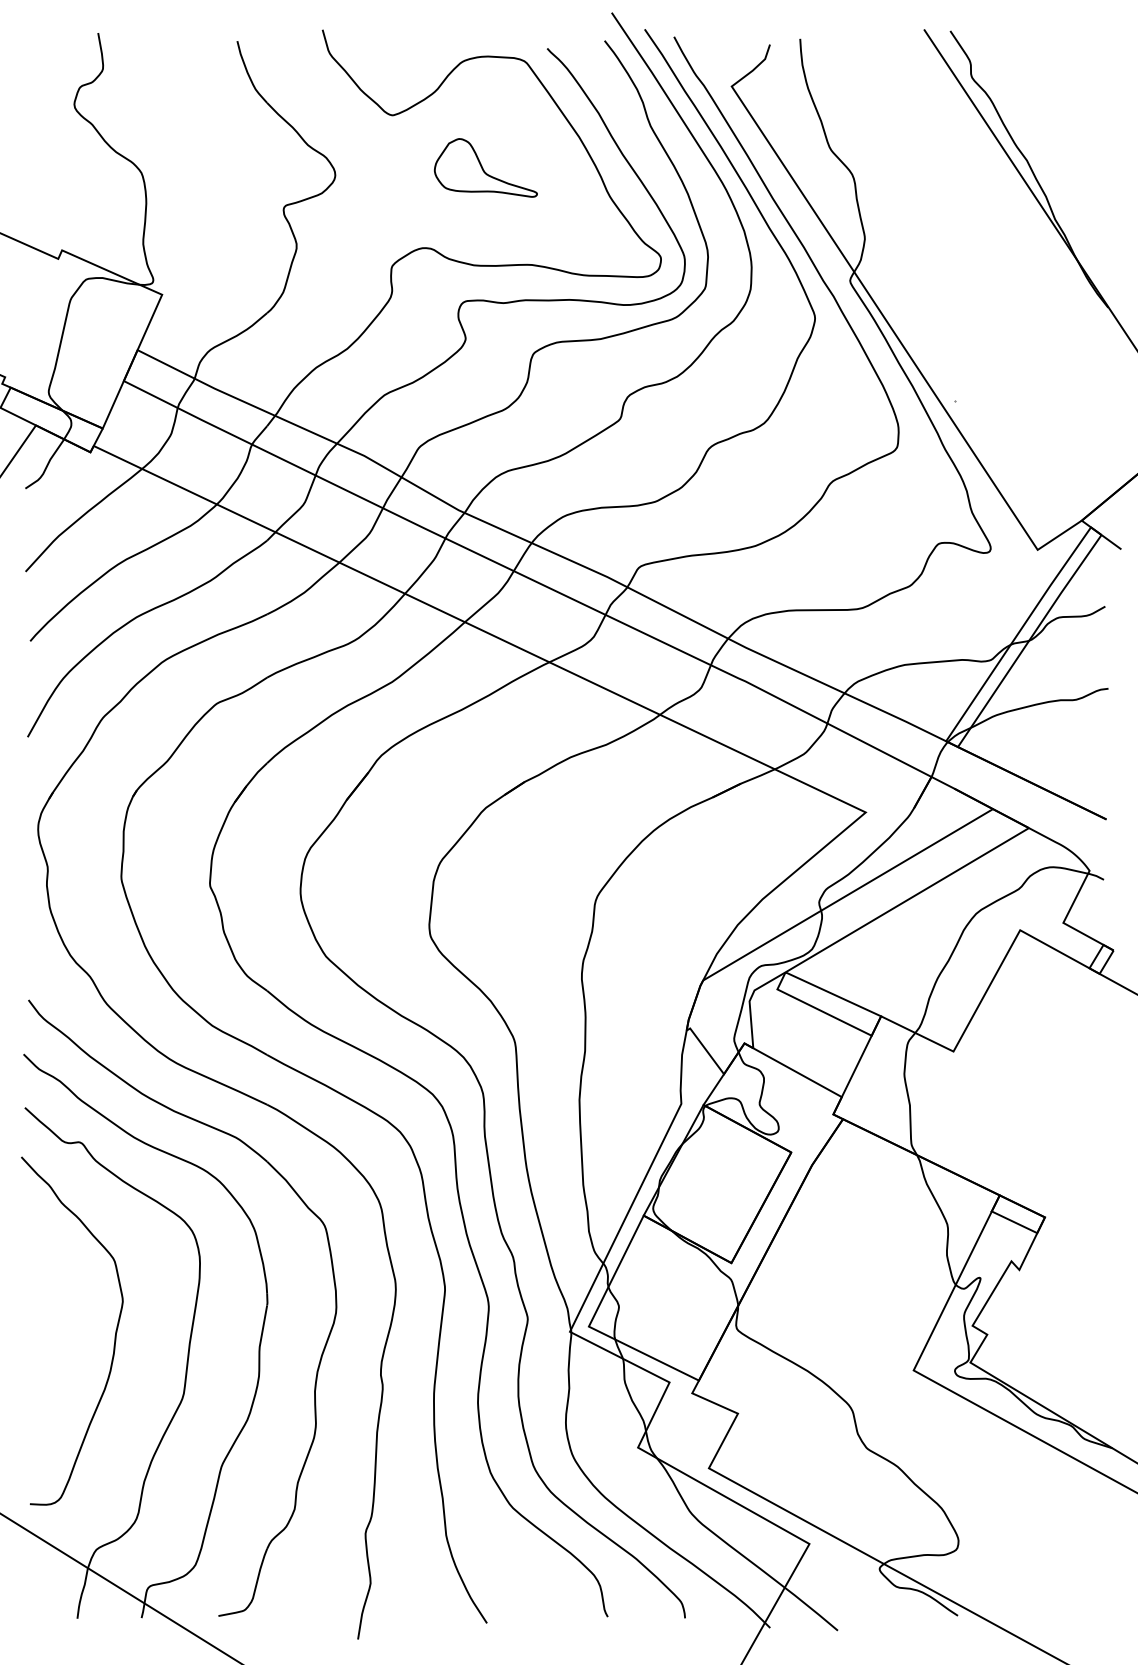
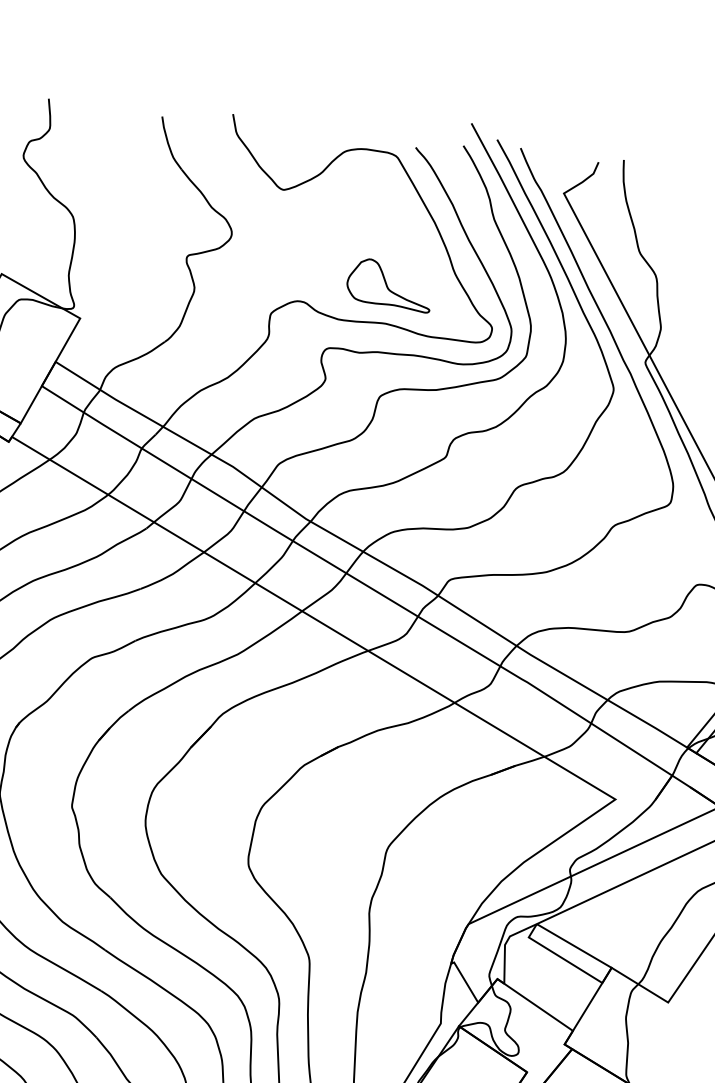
part: (485, 167) -> (389, 284), moved

